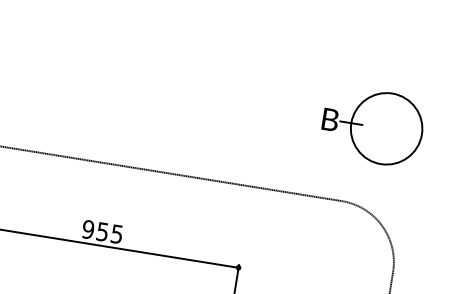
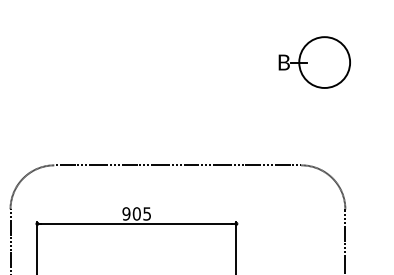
part: (372, 126) -> (314, 62), moved
text: (102, 231) -> (136, 213), 955 -> 905

